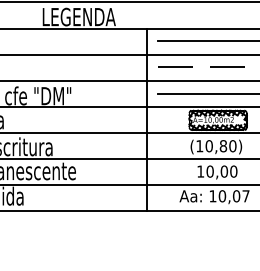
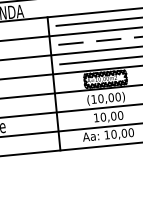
text: (223, 145) -> (111, 97), (10,80) -> (10,00)
text: (245, 196) -> (130, 132), 10,07 -> 10,00

